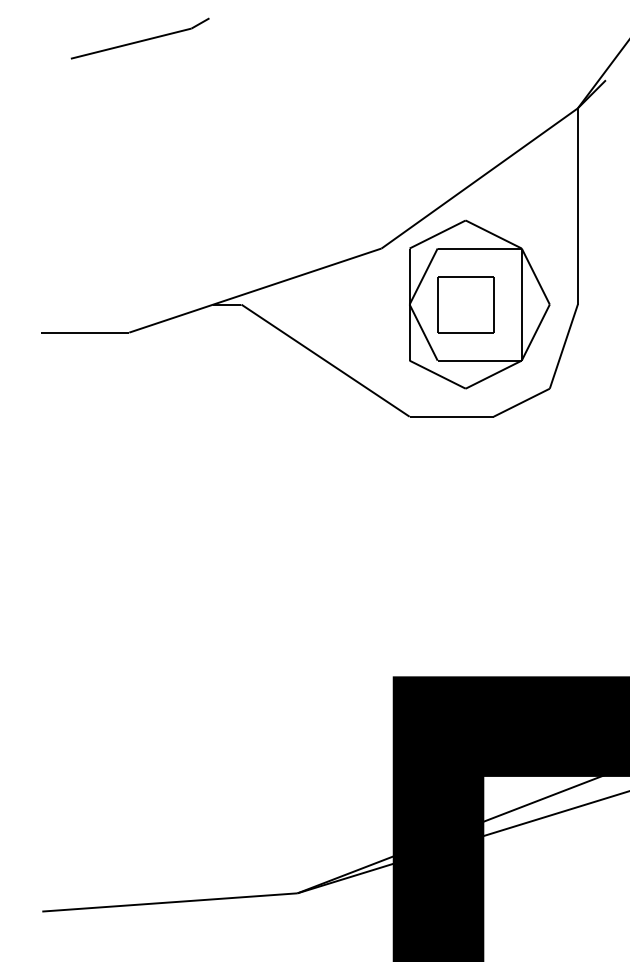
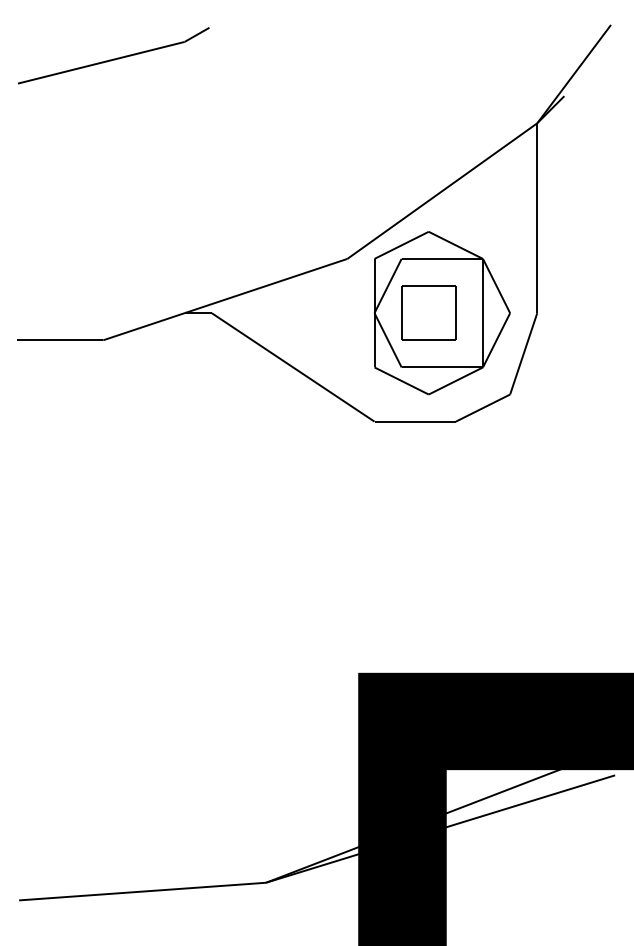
part: (139, 38) -> (113, 55), size x1.43

